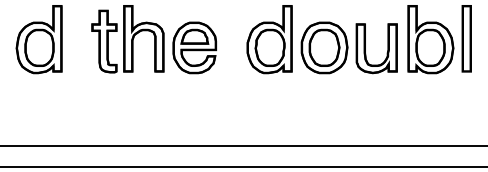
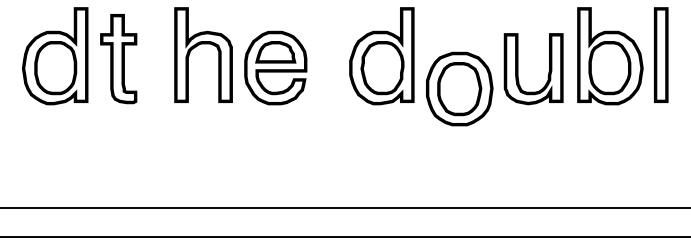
part: (104, 41) -> (118, 59), moved
part: (324, 47) -> (459, 88), moved

